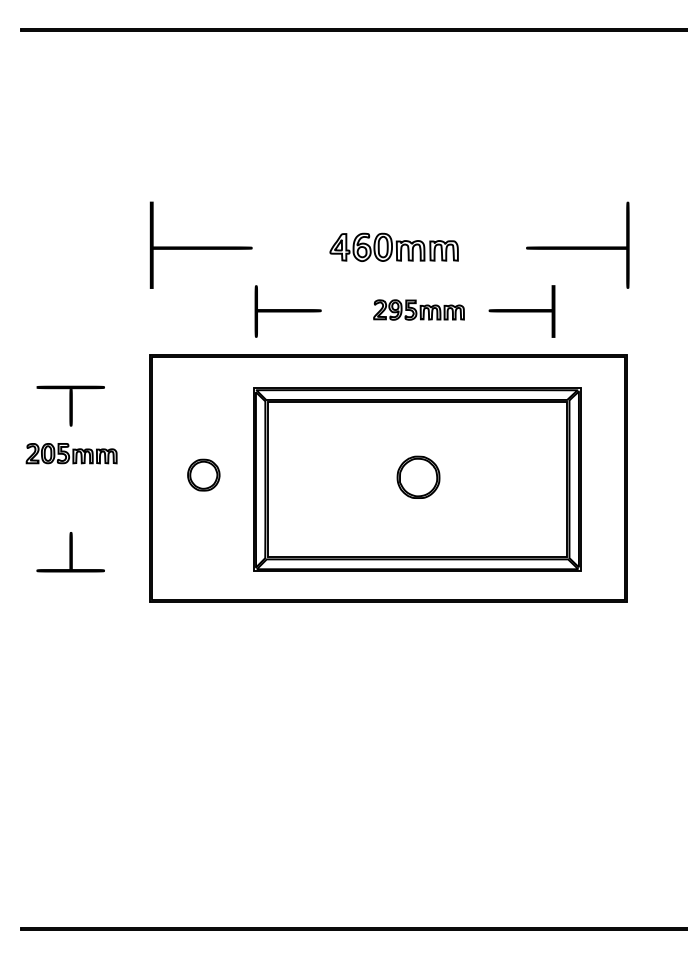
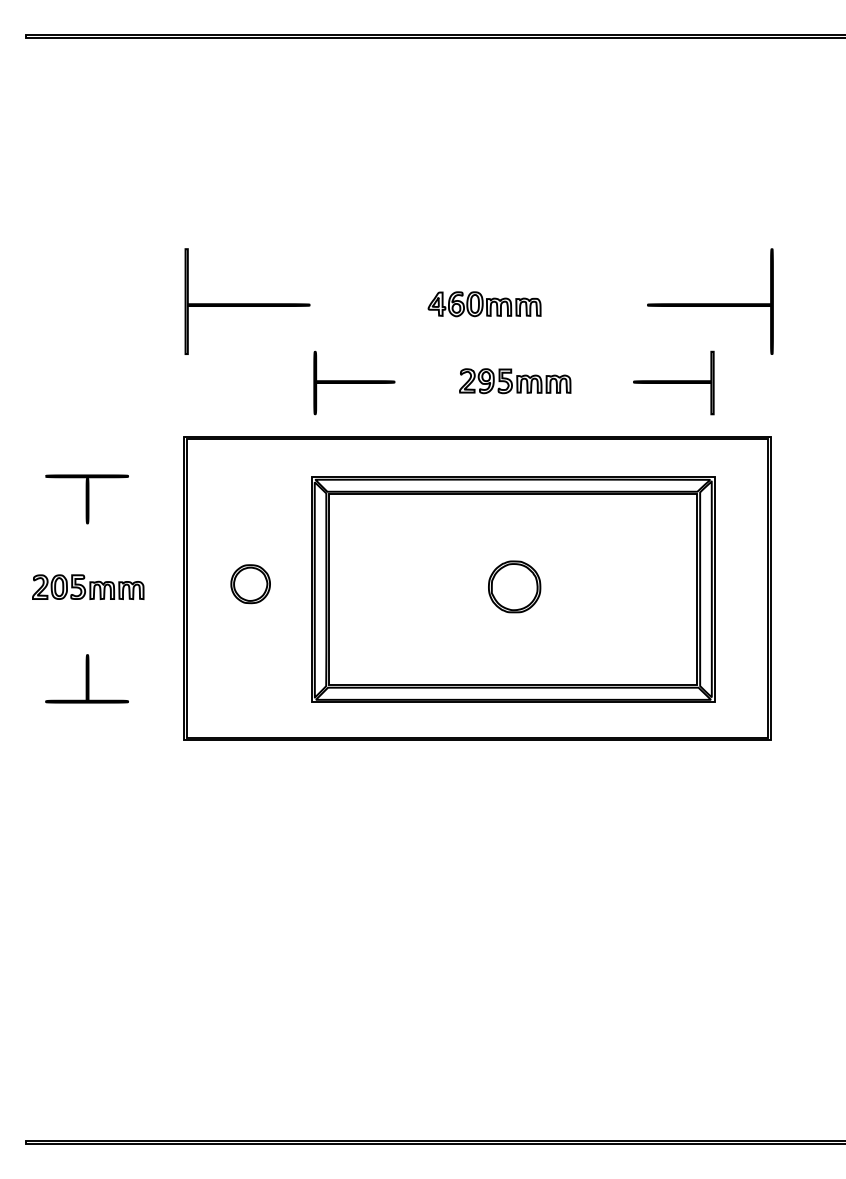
part: (393, 247) -> (483, 304), size x0.71
part: (521, 311) -> (673, 382), moved
part: (71, 453) -> (88, 587), moved

